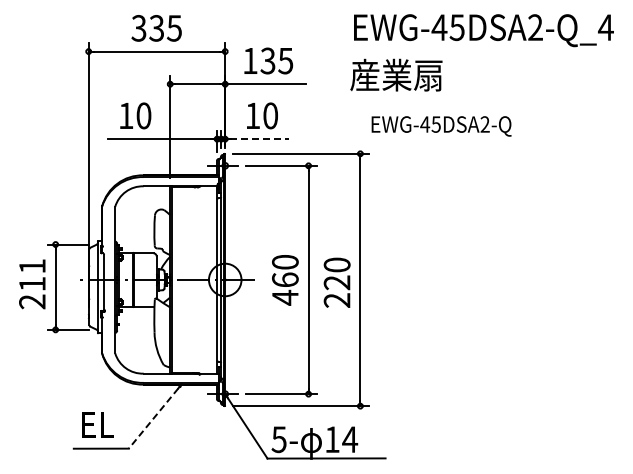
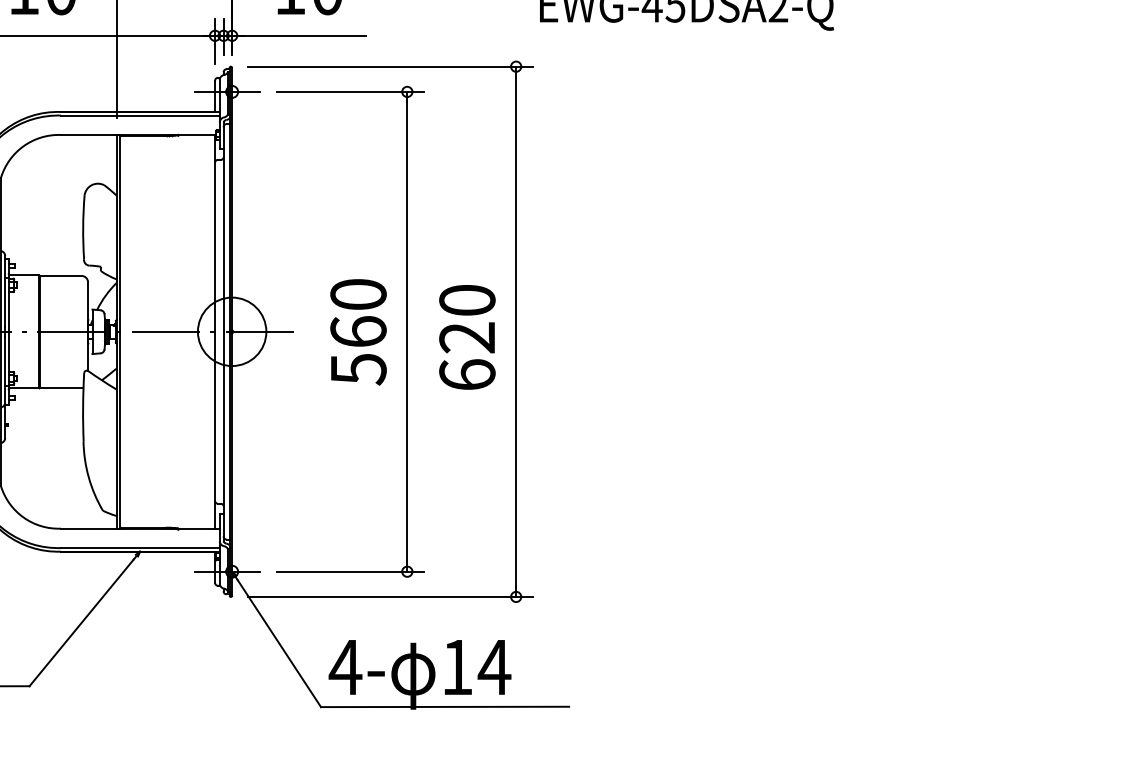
line: (259, 139) -> (304, 36), dashed -> solid
text: (285, 297) -> (358, 368), 460 -> 560
text: (336, 300) -> (465, 374), 220 -> 620
line: (153, 418) -> (81, 622), dashed -> solid
text: (279, 439) -> (346, 667), 5- -> 4-

